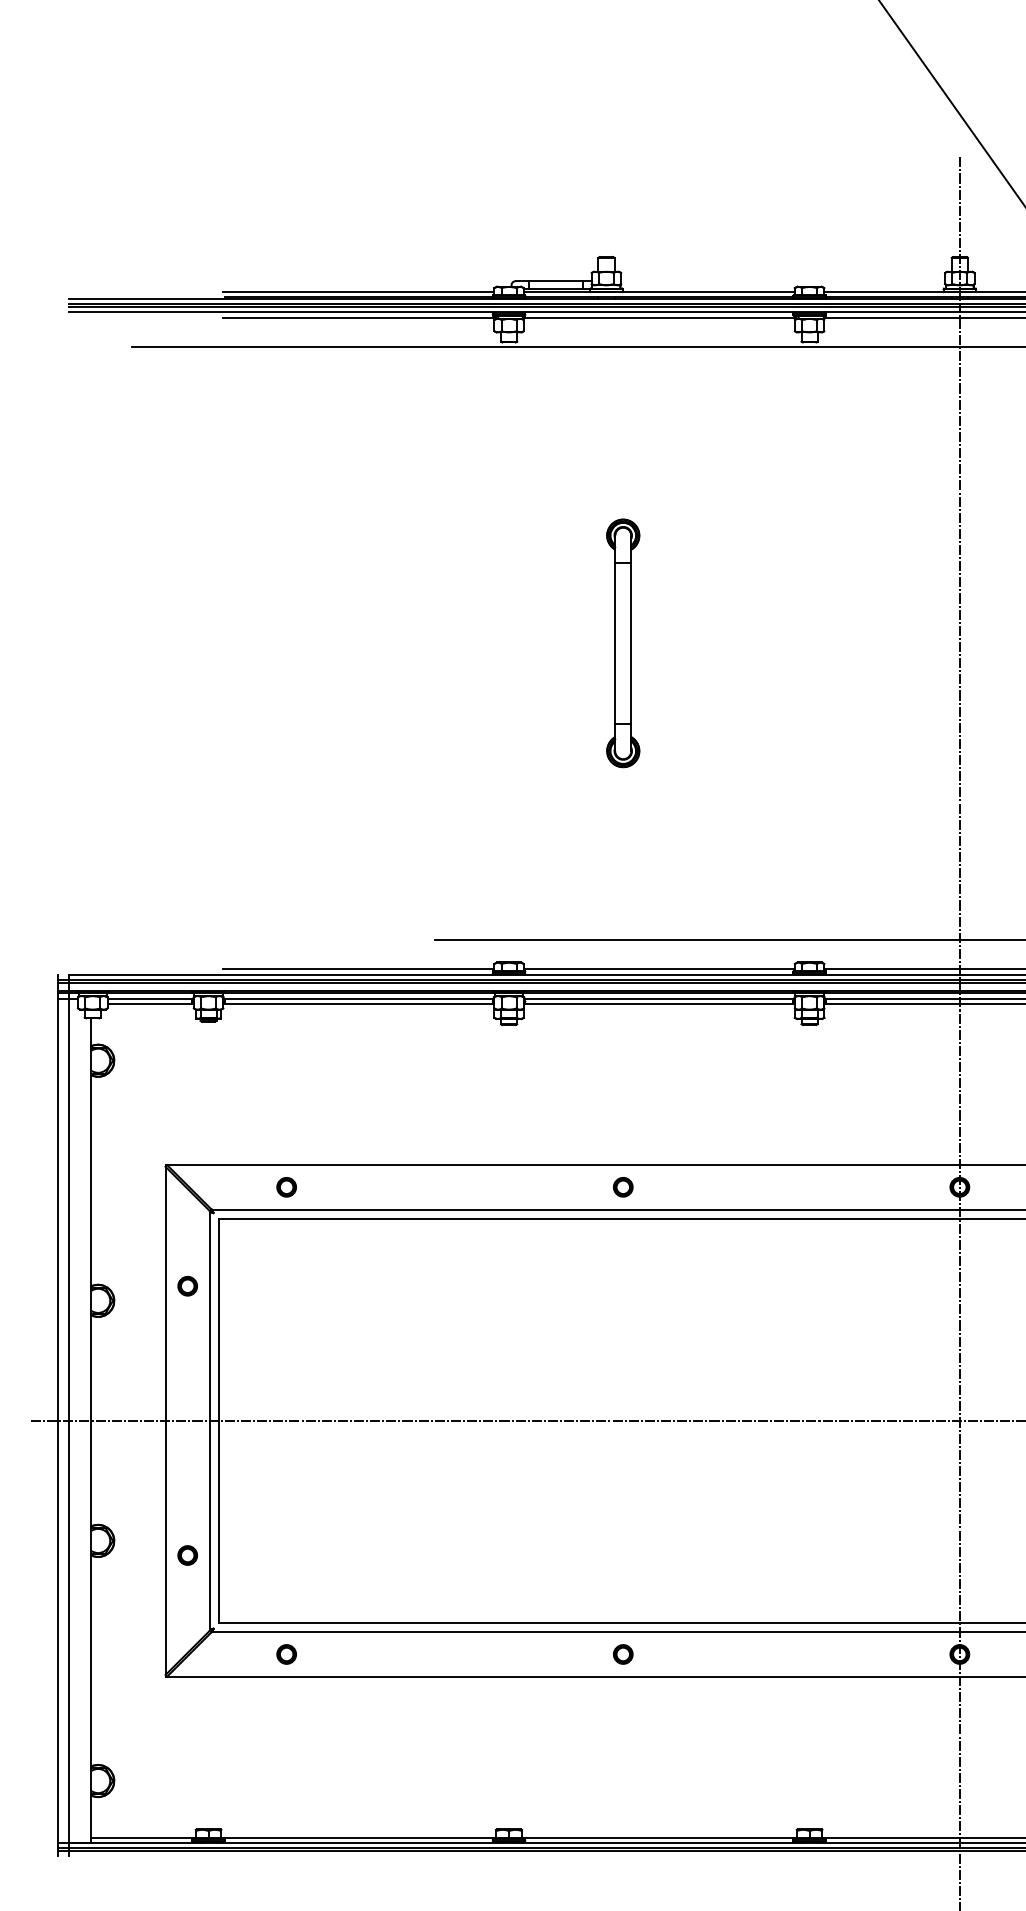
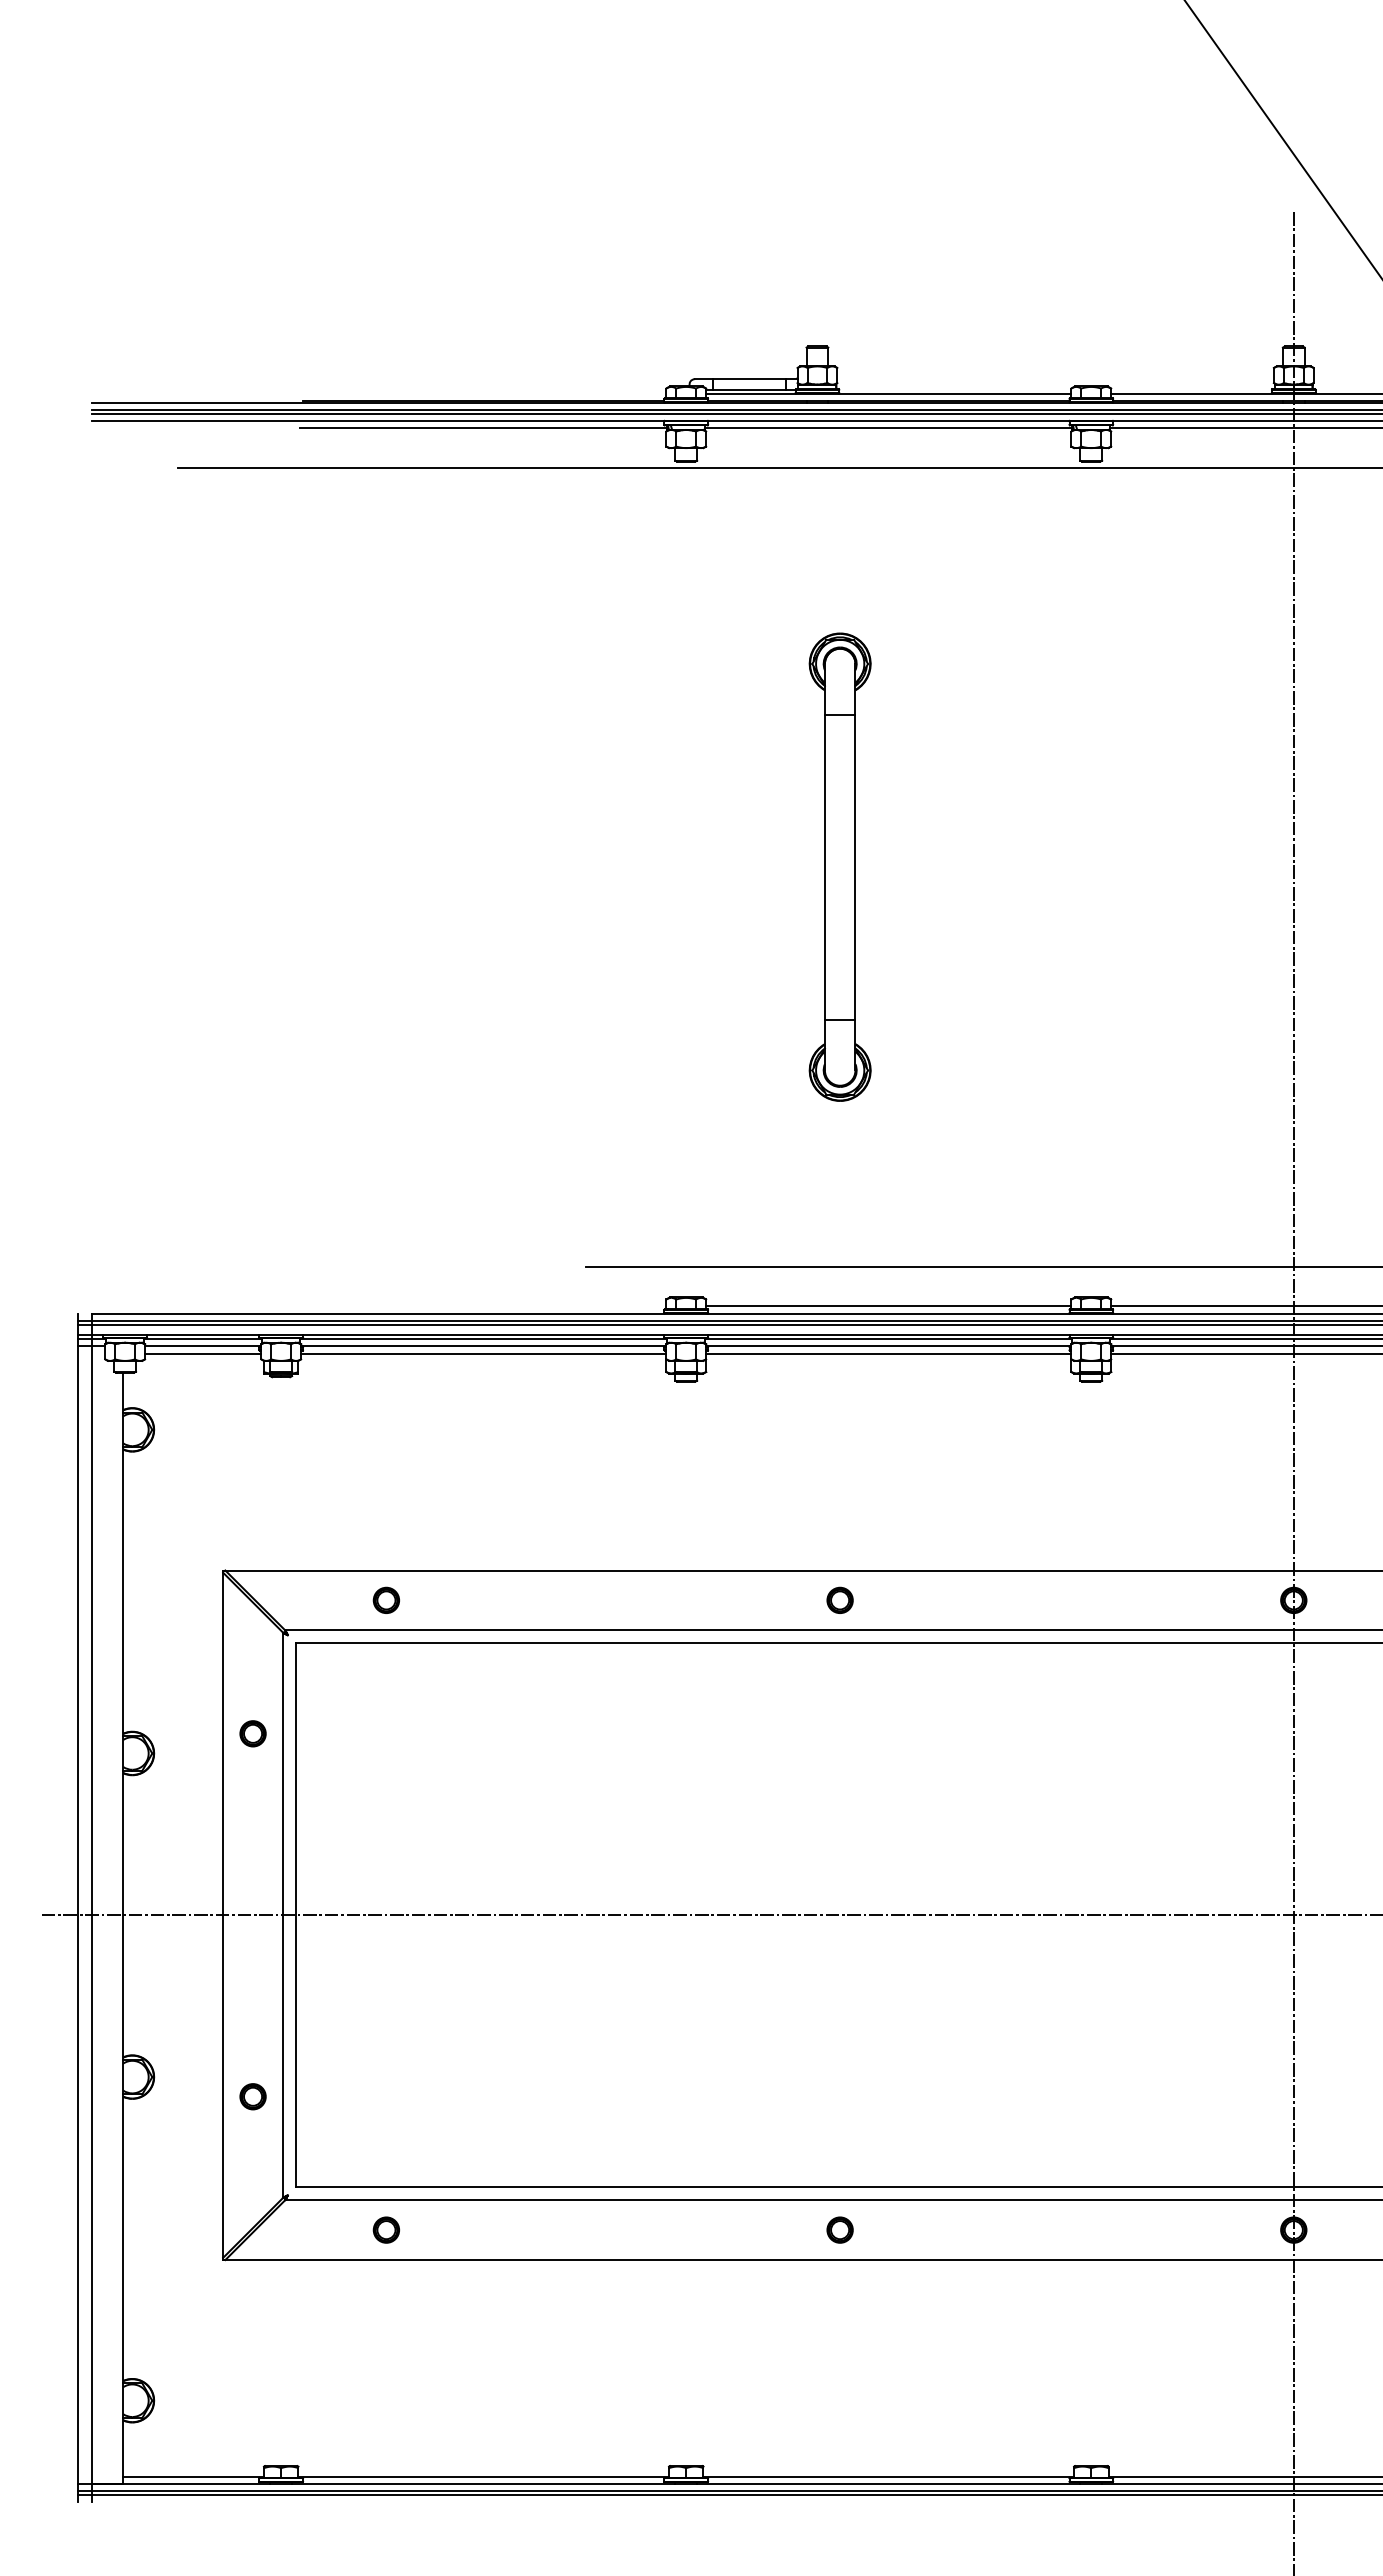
line: (358, 291) -> (483, 393), removed
part: (622, 643) -> (839, 867), size x1.4
line: (358, 969) -> (483, 1306), removed

